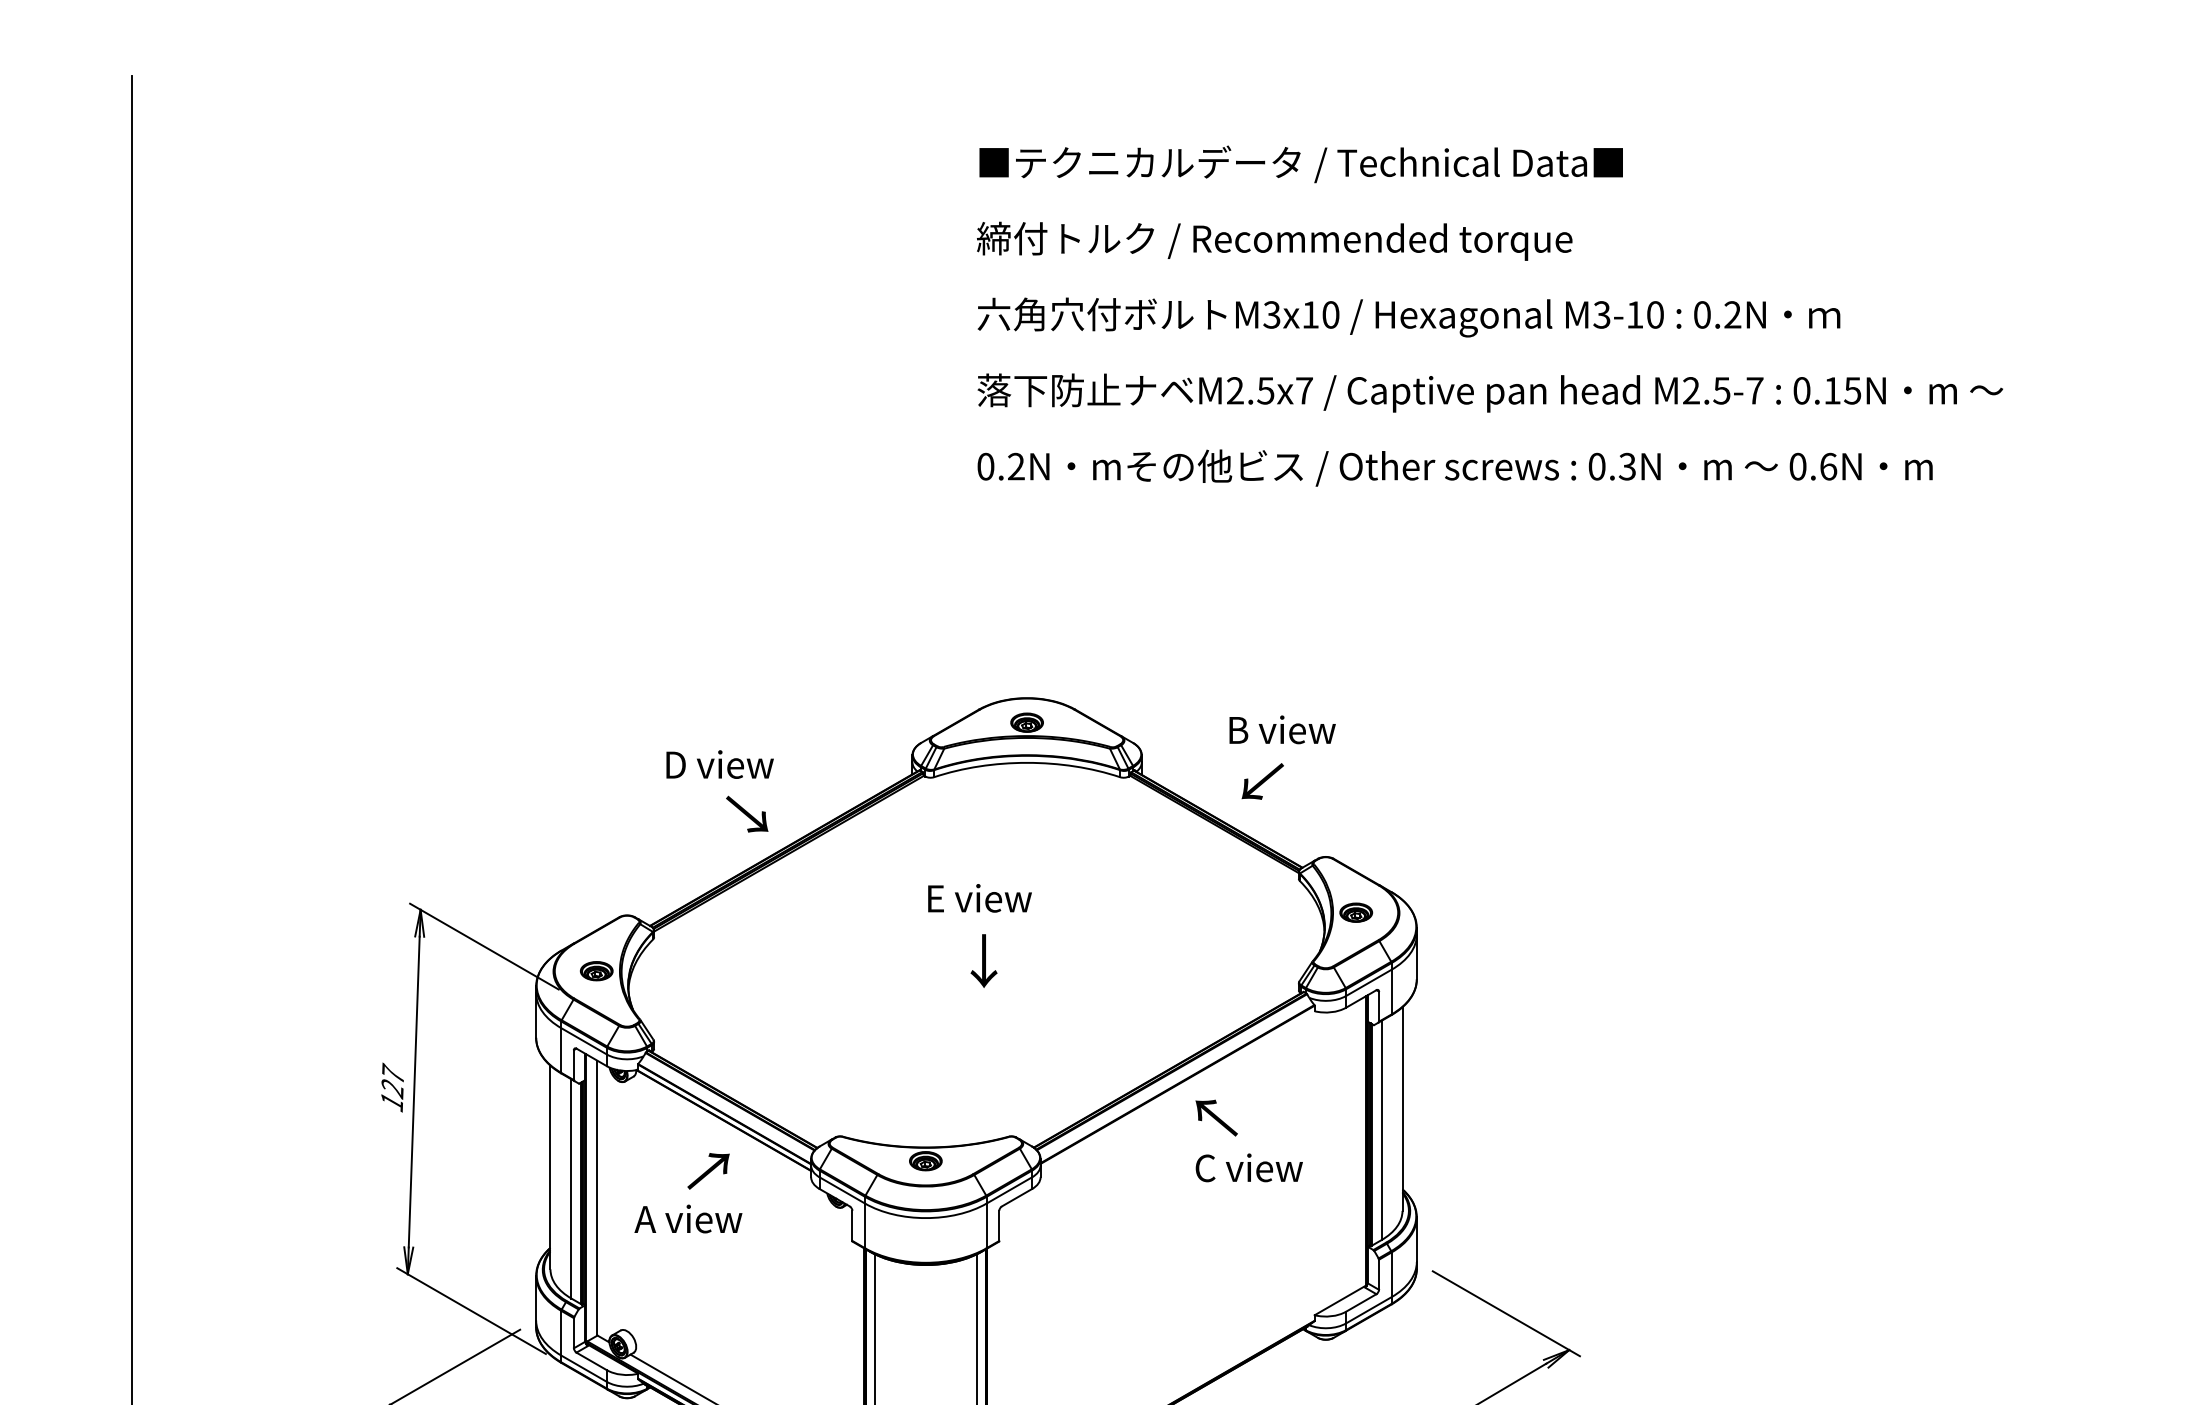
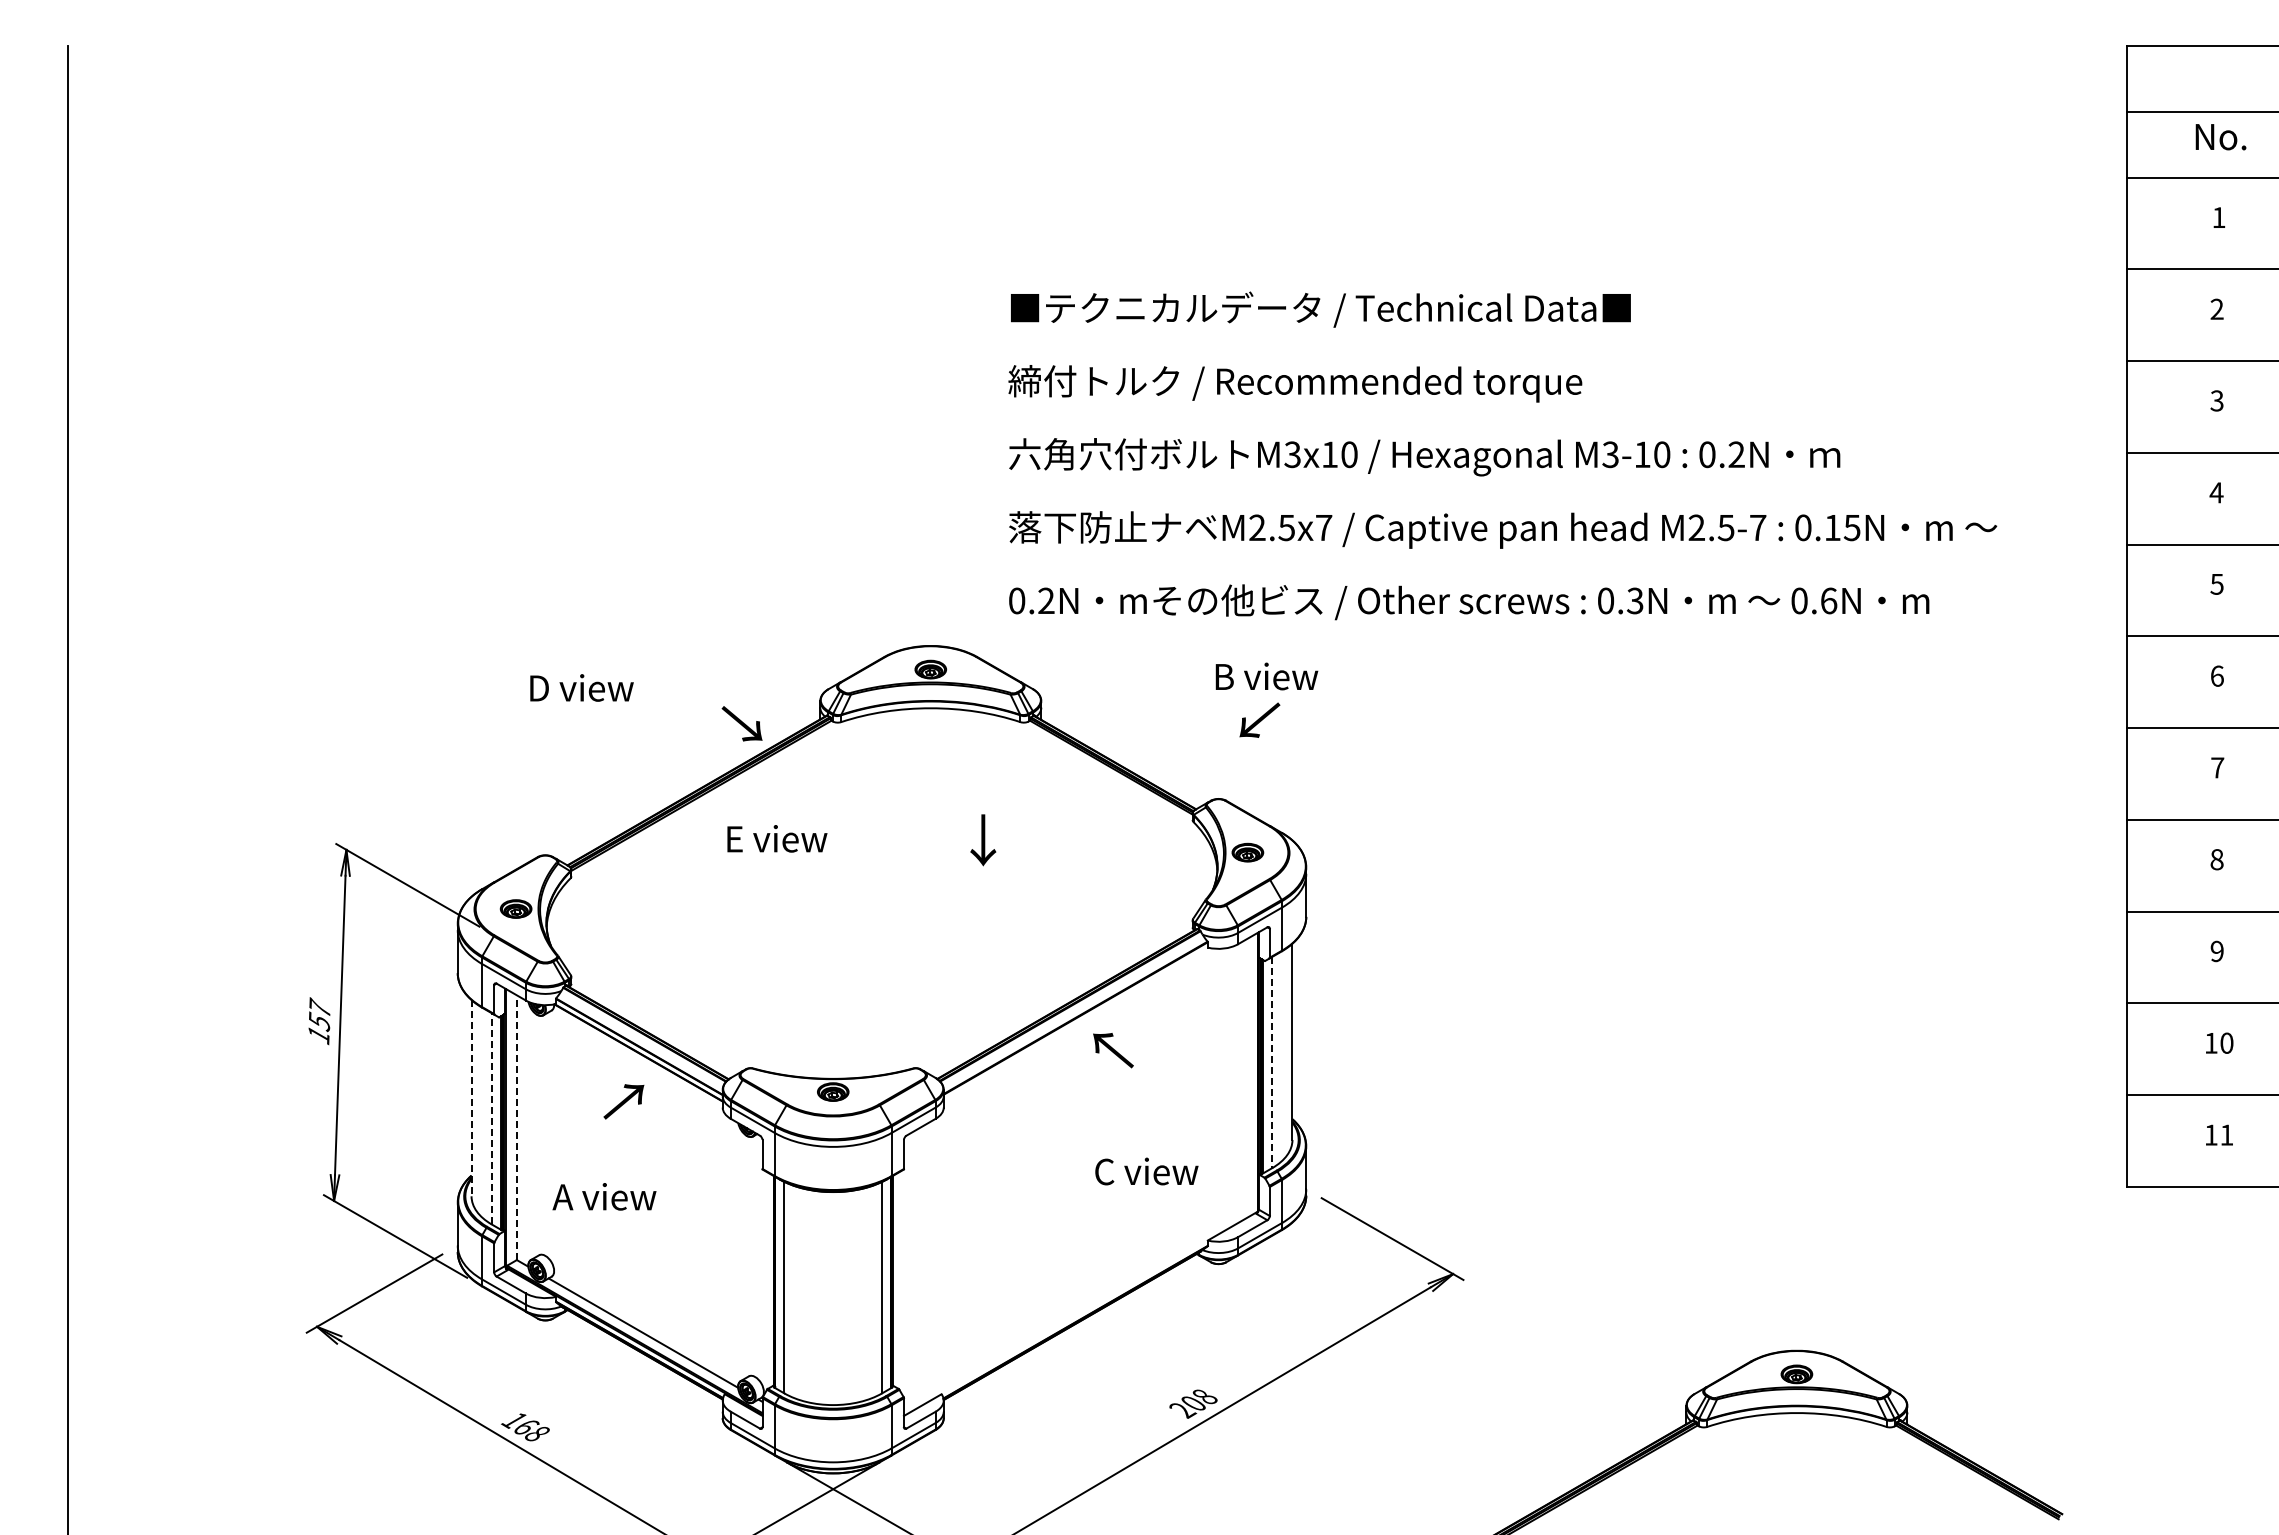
text: (1489, 315) -> (1502, 455), moved
text: (1282, 729) -> (1266, 676), moved
text: (719, 764) -> (581, 687), moved
text: (1262, 780) -> (1259, 719), moved
text: (746, 813) -> (741, 723), moved
text: (980, 897) -> (777, 838), moved
text: (984, 961) -> (983, 840), moved
text: (392, 1087) -> (319, 1021), 127 -> 157
line: (1381, 1130) -> (1272, 1062), solid -> dashed
line: (550, 1167) -> (471, 1098), solid -> dashed
text: (1248, 1167) -> (1146, 1171), moved
line: (571, 1188) -> (491, 1118), solid -> dashed
line: (597, 1197) -> (516, 1127), solid -> dashed
text: (688, 1218) -> (604, 1196), moved

